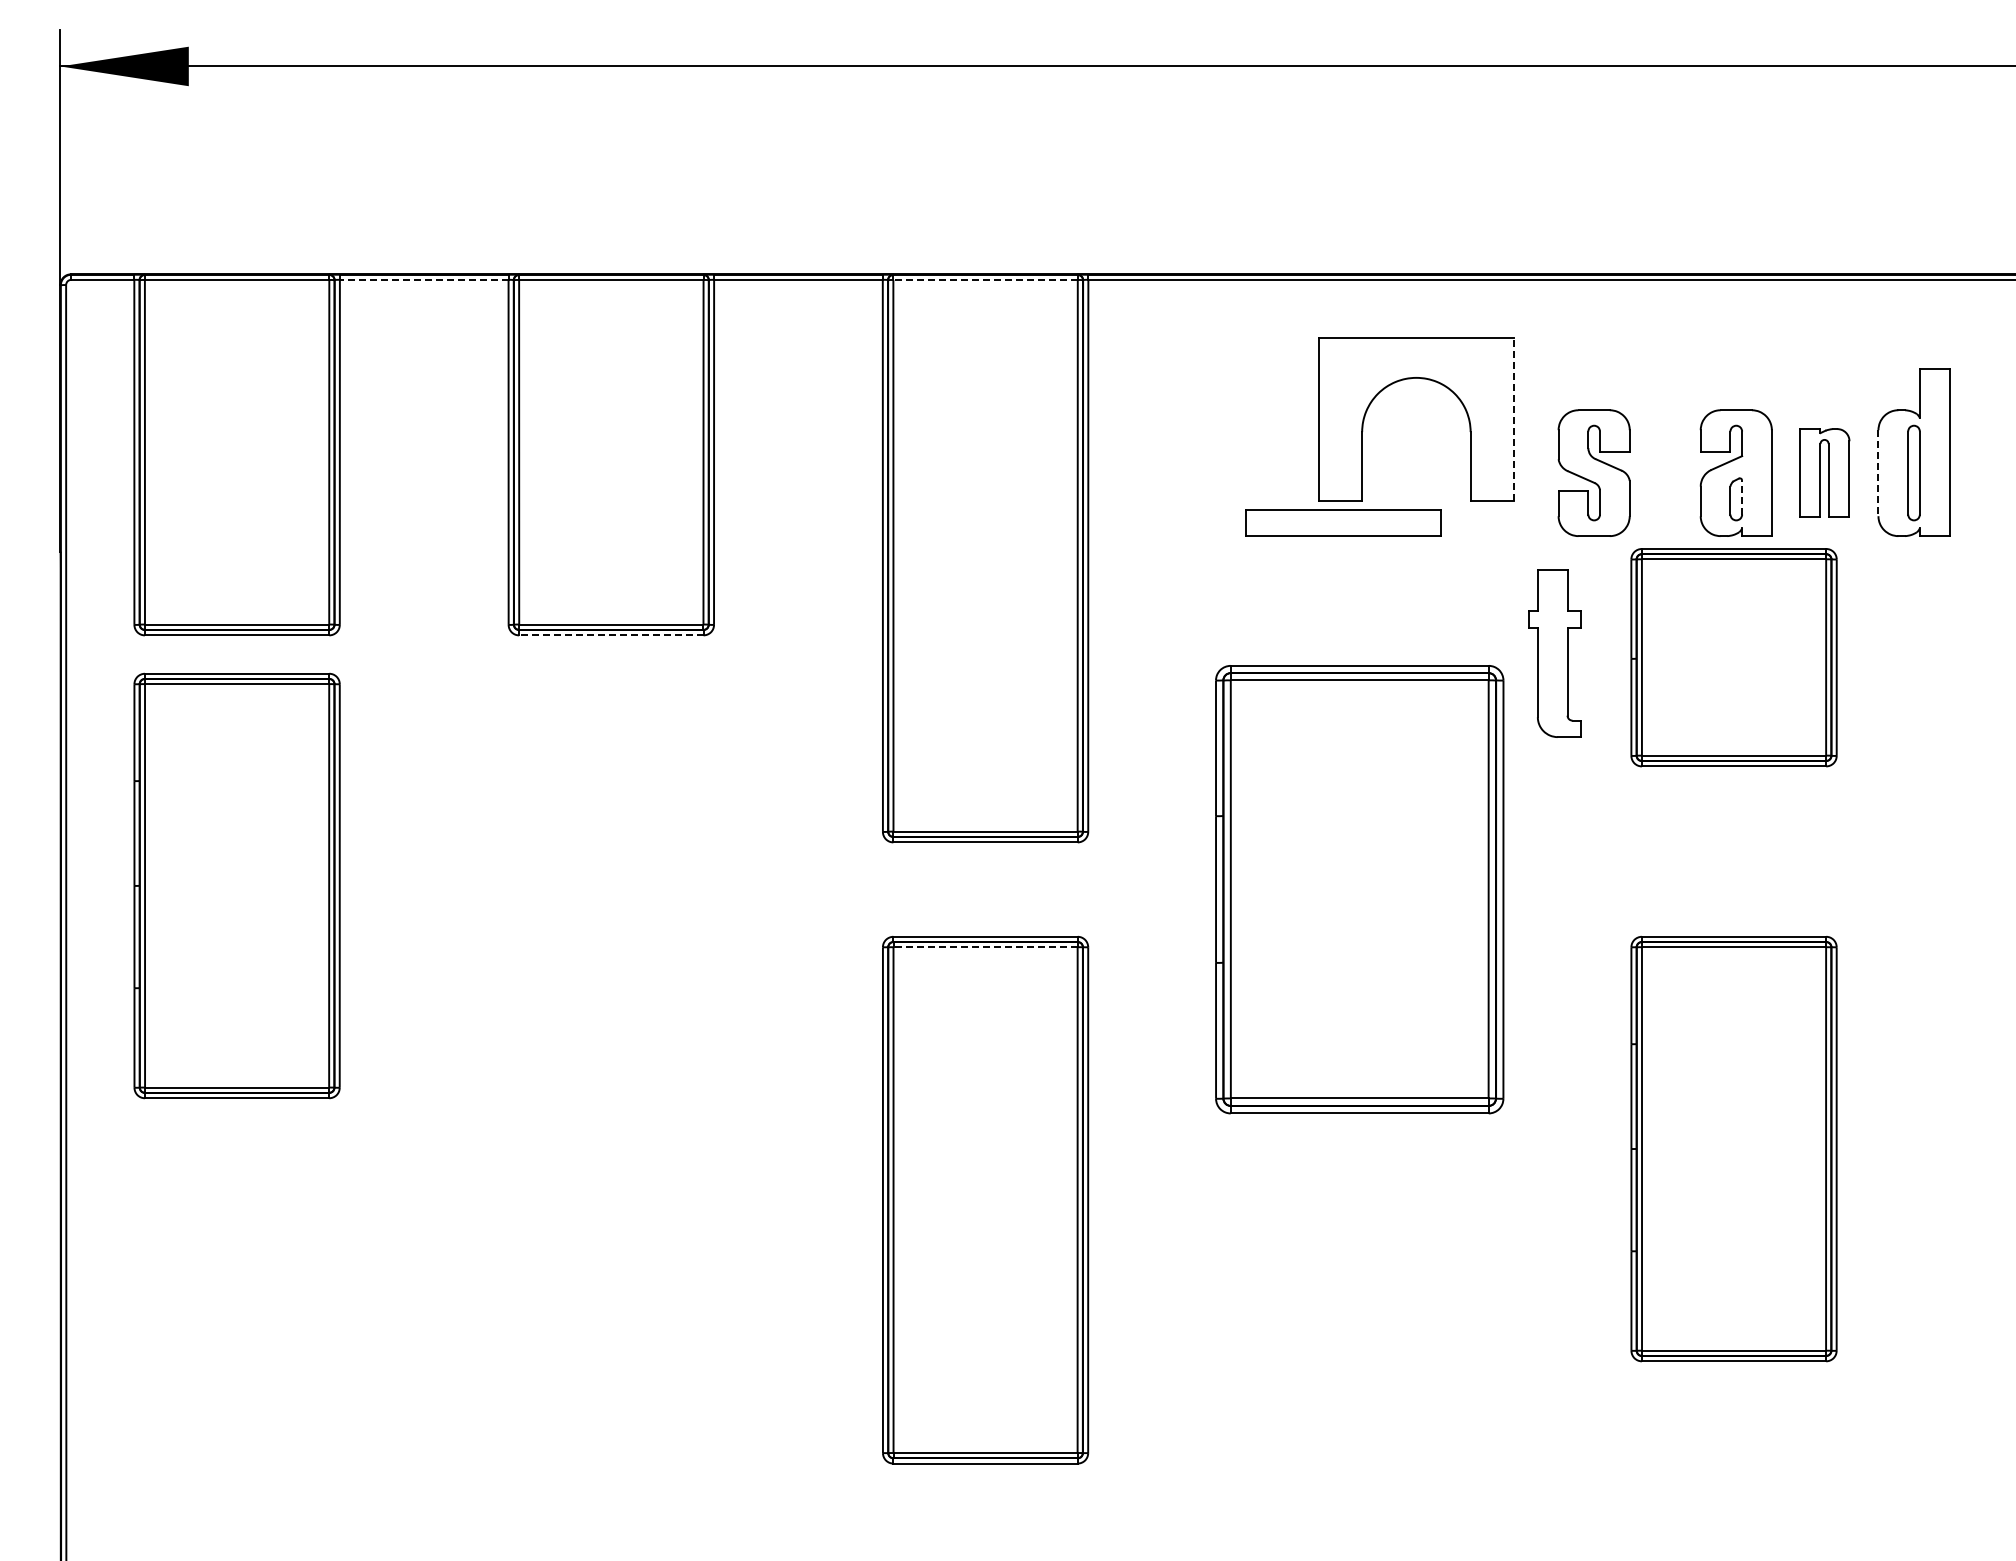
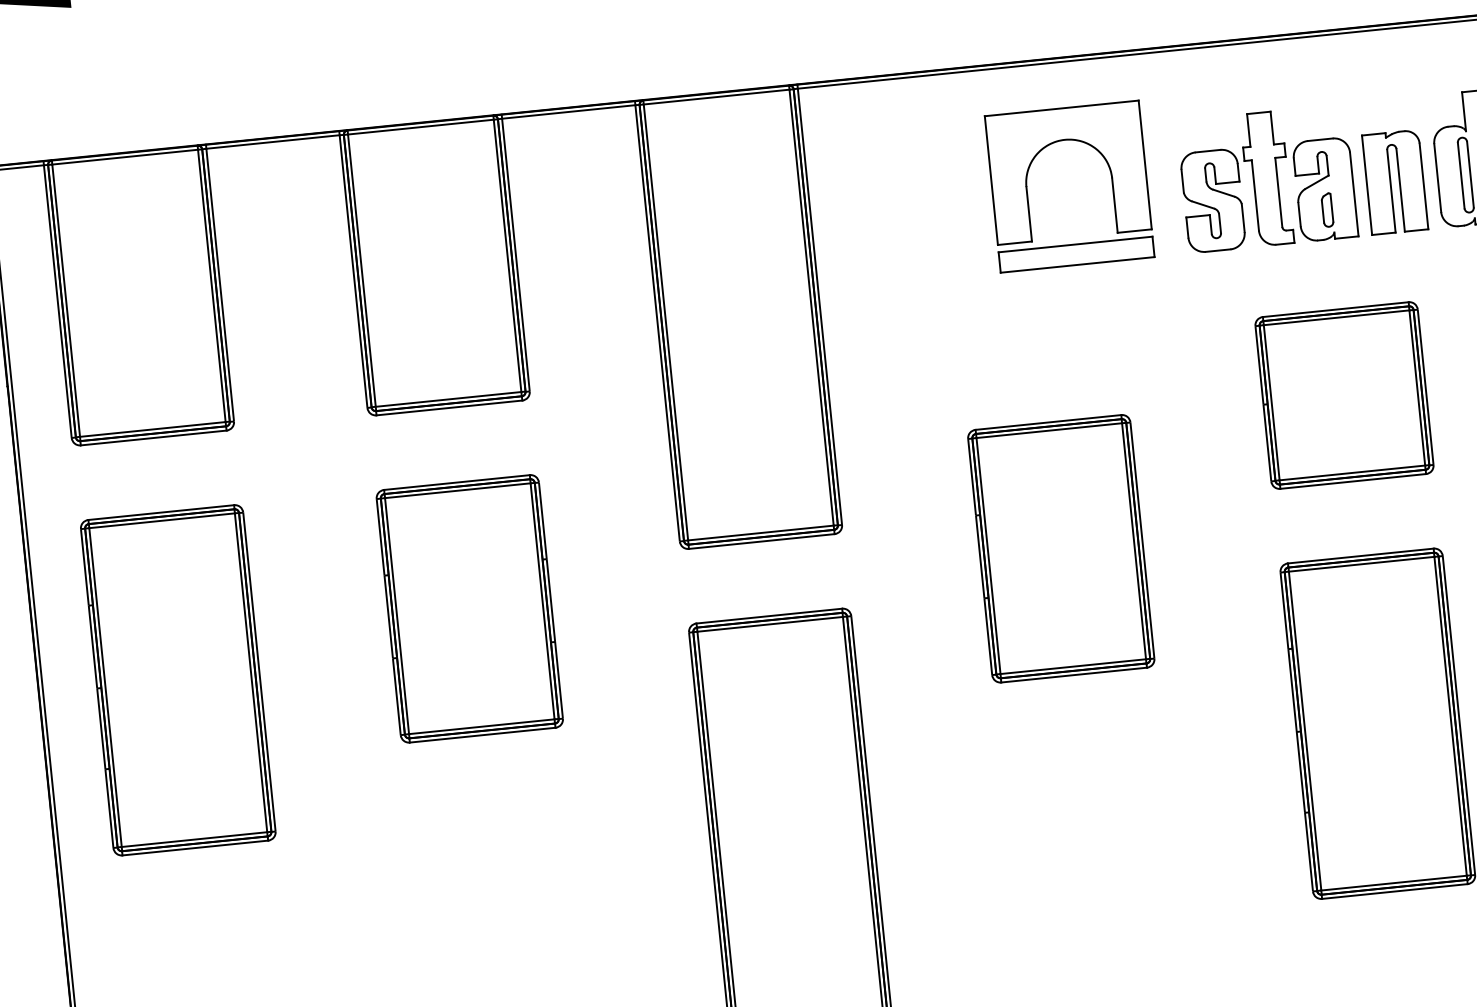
line: (423, 279) -> (272, 141), dashed -> solid
line: (985, 280) -> (716, 97), dashed -> solid
line: (1513, 419) -> (1145, 164), dashed -> solid
part: (1824, 472) -> (1395, 181), size x1.43
line: (1878, 473) -> (1437, 178), dashed -> solid
line: (1742, 496) -> (1332, 207), dashed -> solid
part: (1343, 522) -> (1076, 254), moved
line: (610, 635) -> (448, 408), dashed -> solid
part: (1554, 653) -> (1266, 178), moved
part: (1733, 657) -> (1344, 395), moved
part: (236, 885) -> (177, 679), moved
part: (610, 889) -> (469, 608), added
part: (1359, 889) -> (1061, 548), size x0.71
line: (985, 947) -> (770, 624), dashed -> solid

